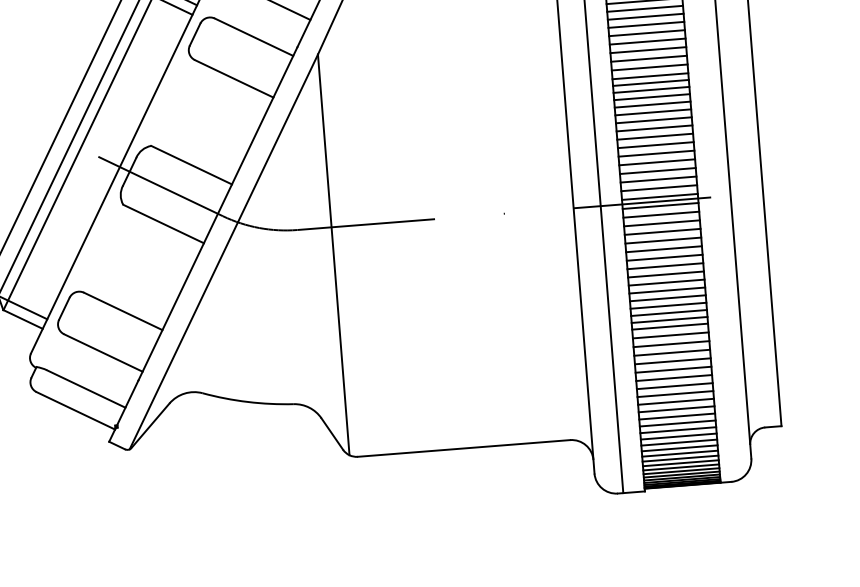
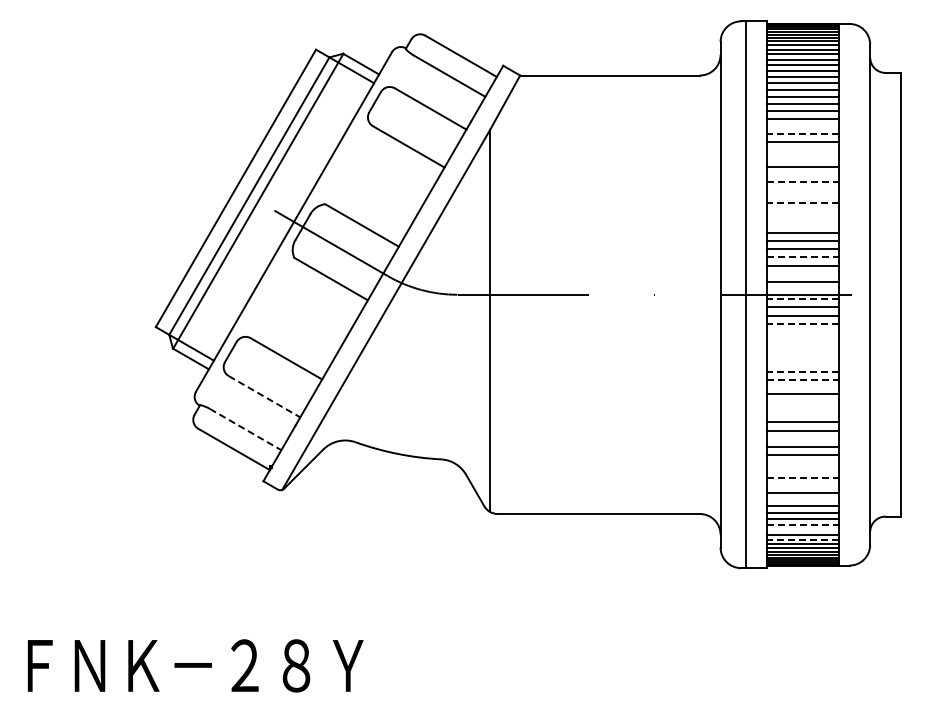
line: (646, 24) -> (803, 126), removed
line: (646, 33) -> (802, 134), solid -> dashed
line: (648, 50) -> (803, 150), removed
line: (649, 58) -> (803, 158), removed
line: (650, 76) -> (803, 175), removed
line: (651, 82) -> (803, 181), solid -> dashed
line: (651, 89) -> (803, 188), removed
line: (652, 97) -> (803, 195), removed
line: (652, 104) -> (802, 202), solid -> dashed
line: (653, 111) -> (803, 209), removed
line: (654, 120) -> (803, 217), removed
line: (654, 128) -> (803, 225), removed
line: (657, 162) -> (803, 257), solid -> dashed
line: (658, 179) -> (803, 273), removed
line: (660, 196) -> (803, 290), removed
line: (660, 206) -> (802, 299), solid -> dashed
line: (662, 231) -> (802, 323), solid -> dashed
line: (663, 241) -> (803, 332), removed
line: (664, 249) -> (803, 340), removed
line: (665, 257) -> (803, 348), removed
line: (665, 266) -> (803, 356), removed
line: (666, 274) -> (803, 364), removed
line: (666, 283) -> (802, 372), solid -> dashed
line: (667, 290) -> (803, 379), solid -> dashed
line: (668, 297) -> (803, 386), removed
line: (669, 313) -> (803, 401), removed
line: (669, 319) -> (803, 407), removed
line: (670, 327) -> (803, 414), removed
line: (672, 352) -> (803, 438), removed
line: (104, 353) -> (265, 397), solid -> dashed
line: (674, 377) -> (803, 462), removed
line: (675, 385) -> (803, 470), removed
line: (87, 388) -> (246, 429), solid -> dashed
line: (675, 394) -> (803, 478), solid -> dashed
line: (676, 401) -> (803, 485), removed
line: (677, 416) -> (803, 499), removed
line: (679, 442) -> (803, 524), solid -> dashed
line: (680, 447) -> (803, 529), removed
line: (679, 458) -> (802, 539), solid -> dashed

